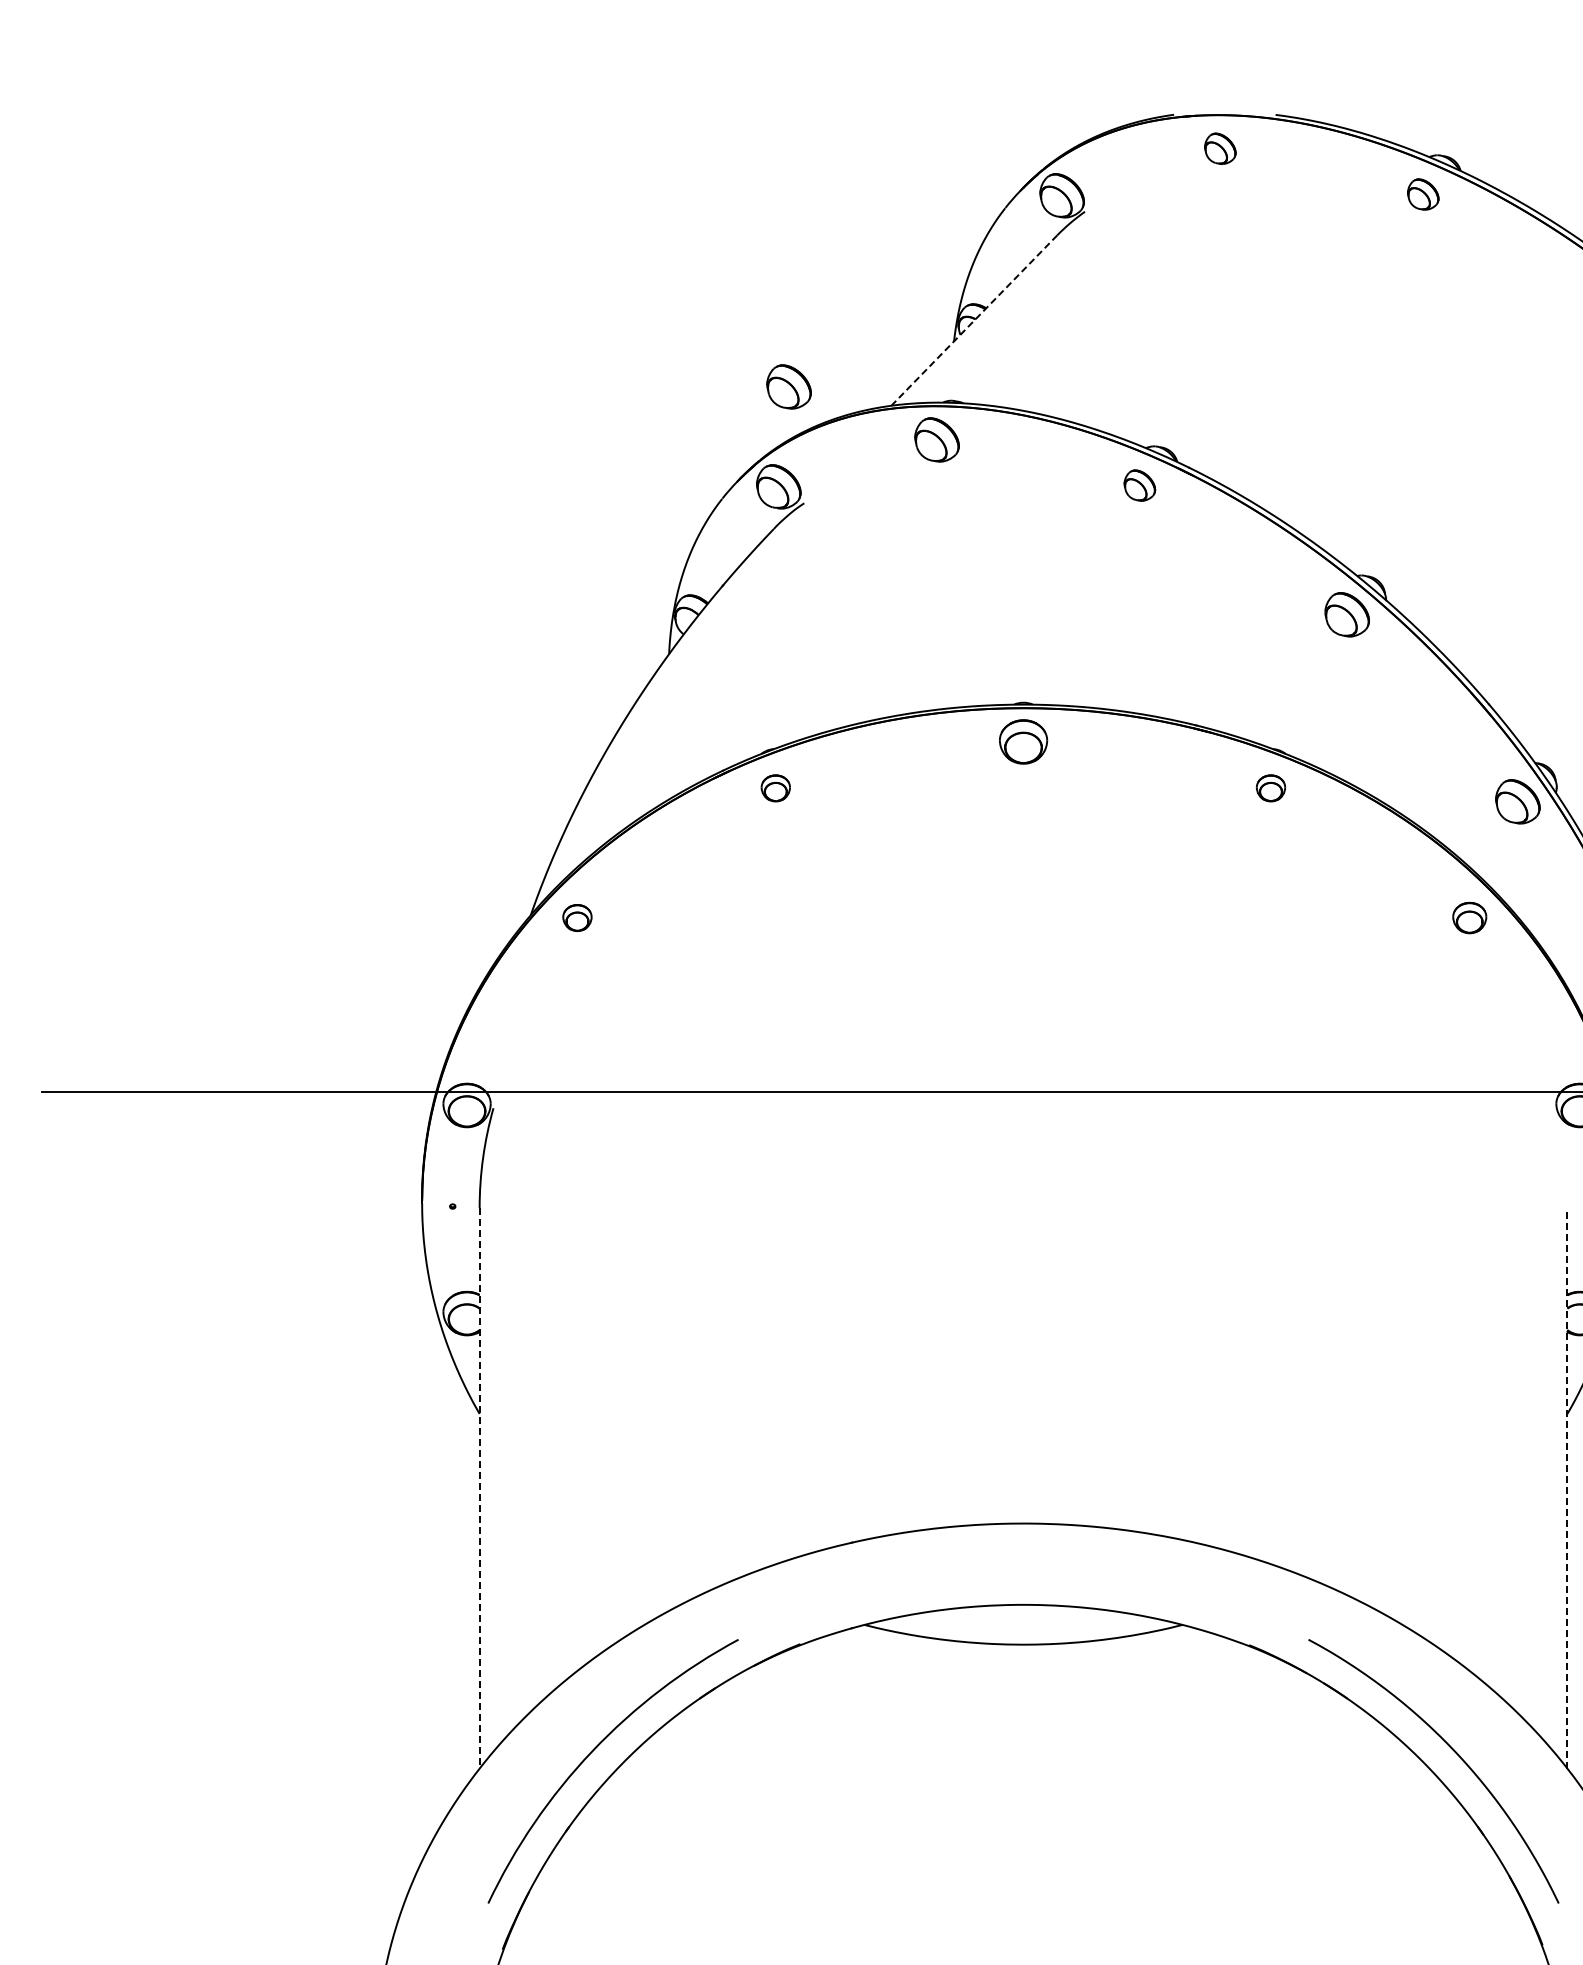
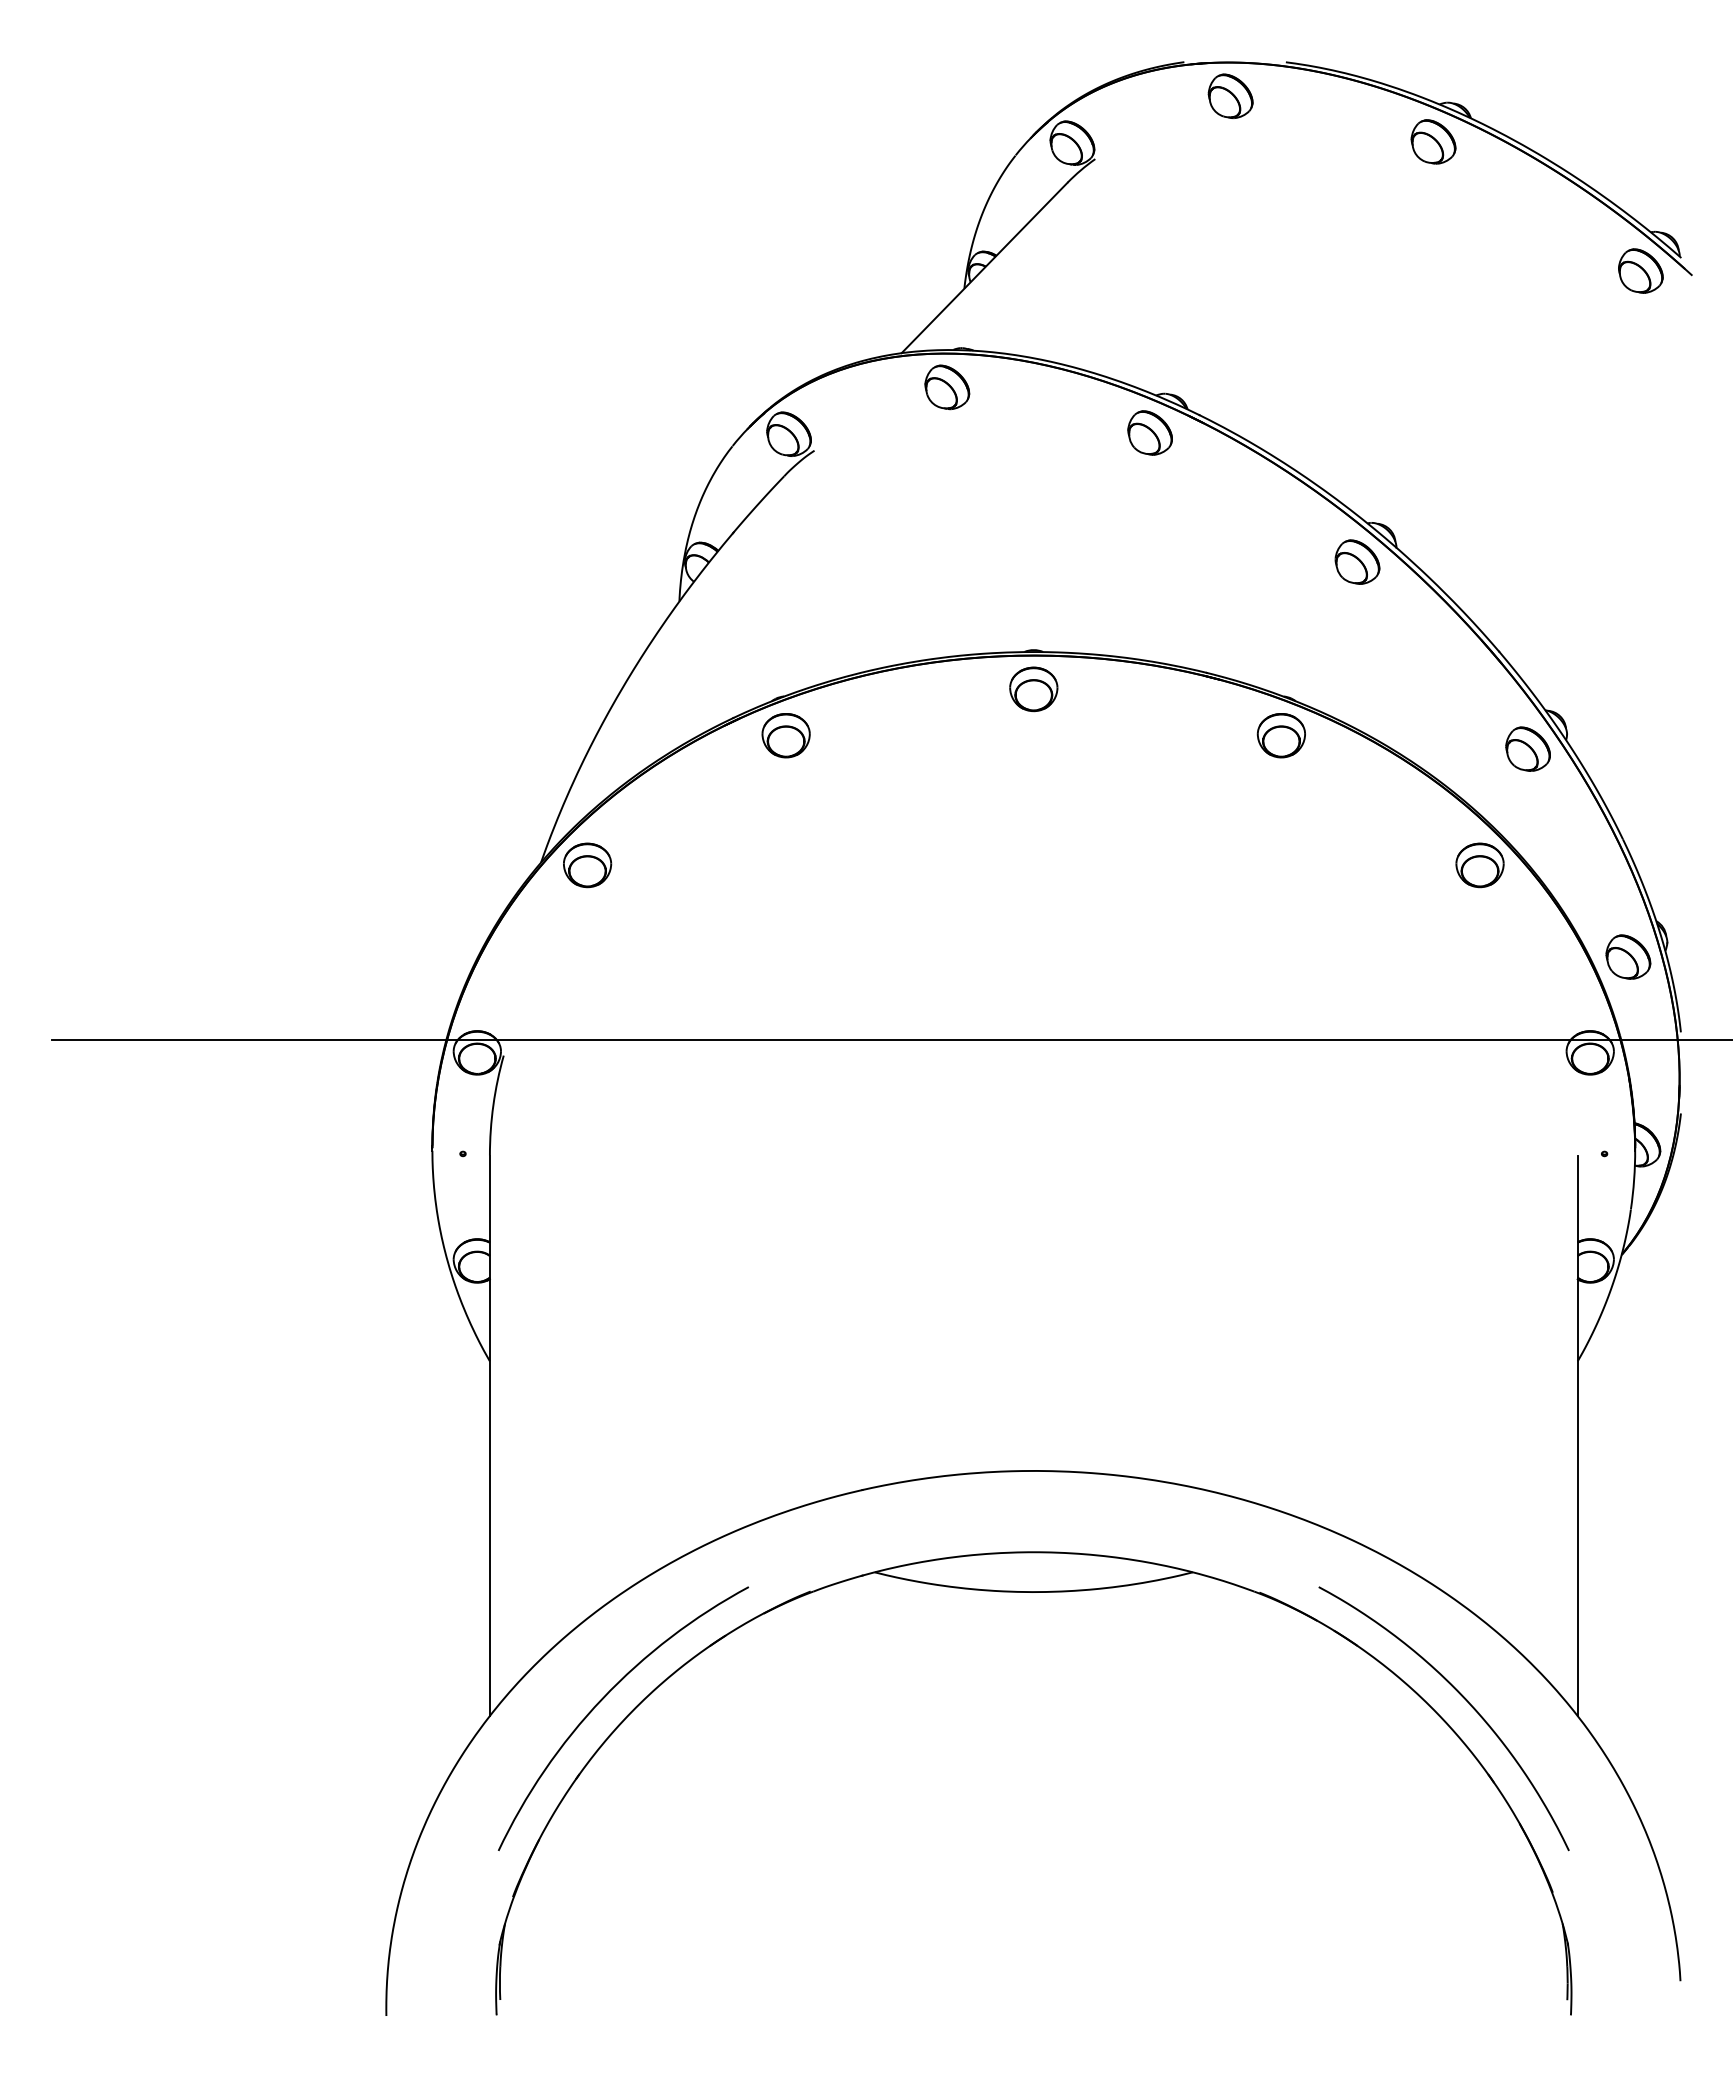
part: (1220, 148) -> (1230, 95), size x1.43
part: (1423, 194) -> (1433, 141), size x1.43
line: (974, 320) -> (984, 267), dashed -> solid
part: (789, 387) -> (799, 334), removed
part: (1139, 485) -> (1149, 432), size x1.43
part: (775, 788) -> (785, 735), size x1.67
part: (1270, 788) -> (1280, 735), size x1.67
part: (577, 918) -> (587, 865), size x1.67
part: (1469, 918) -> (1479, 865), size x1.43
line: (1567, 1488) -> (1577, 1435), dashed -> solid
line: (479, 1489) -> (489, 1436), dashed -> solid

